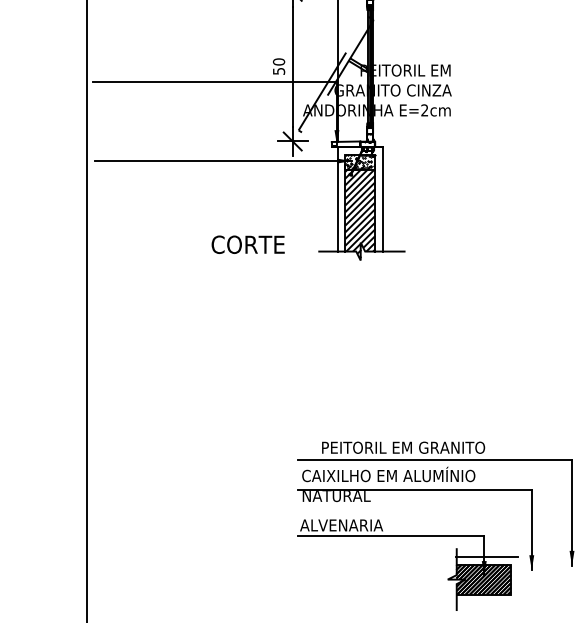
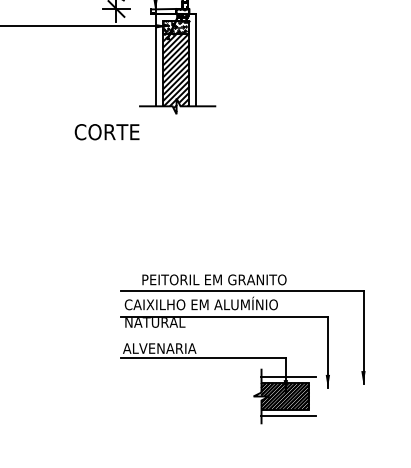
text: (247, 244) -> (106, 131), moved
line: (487, 602) -> (288, 416), added

